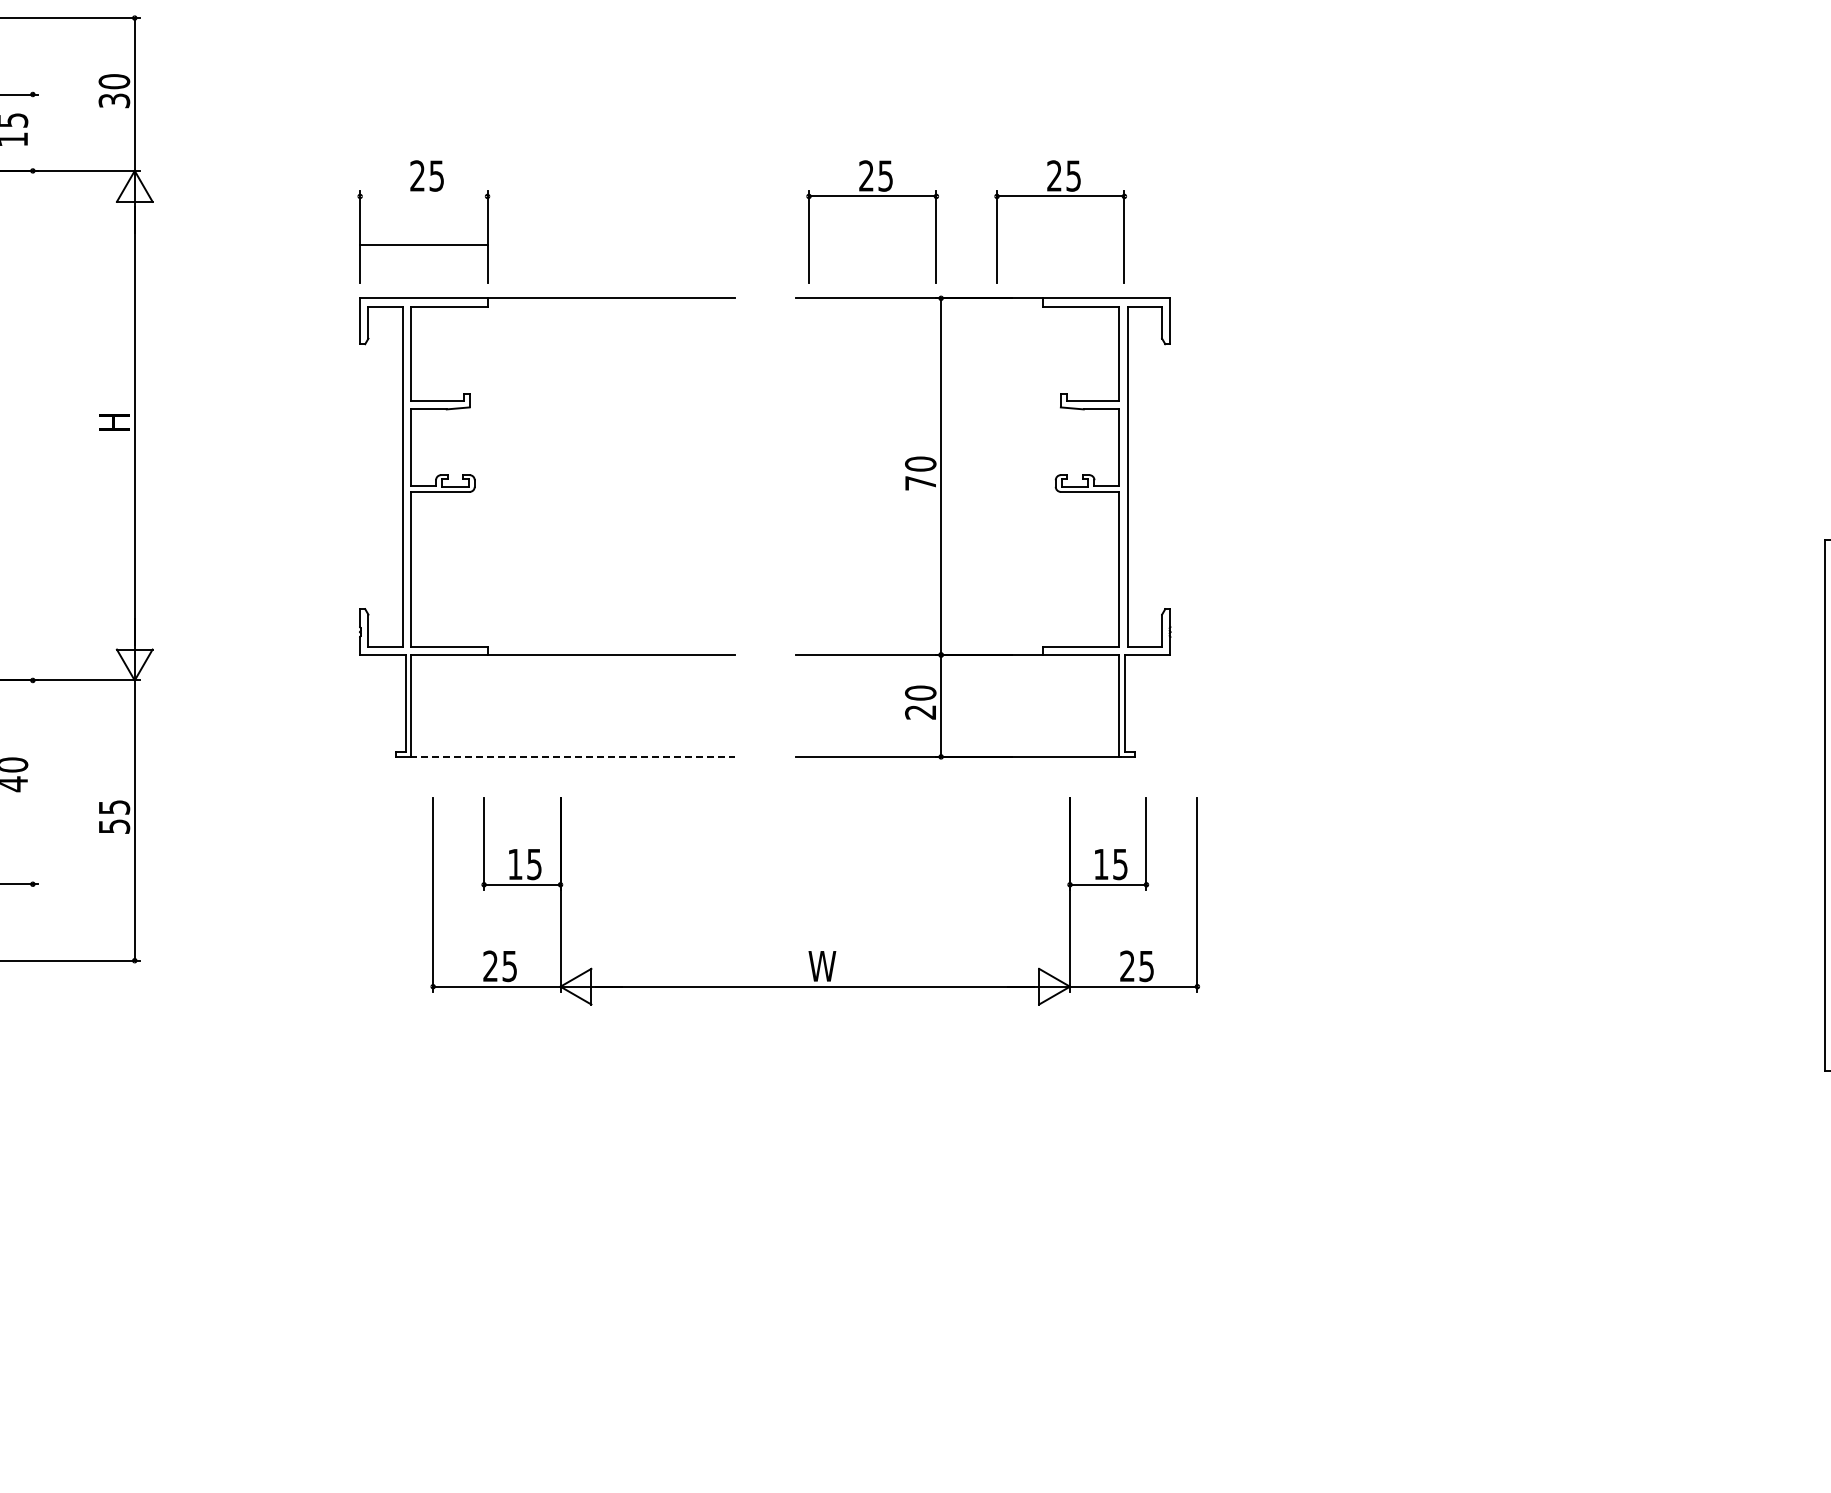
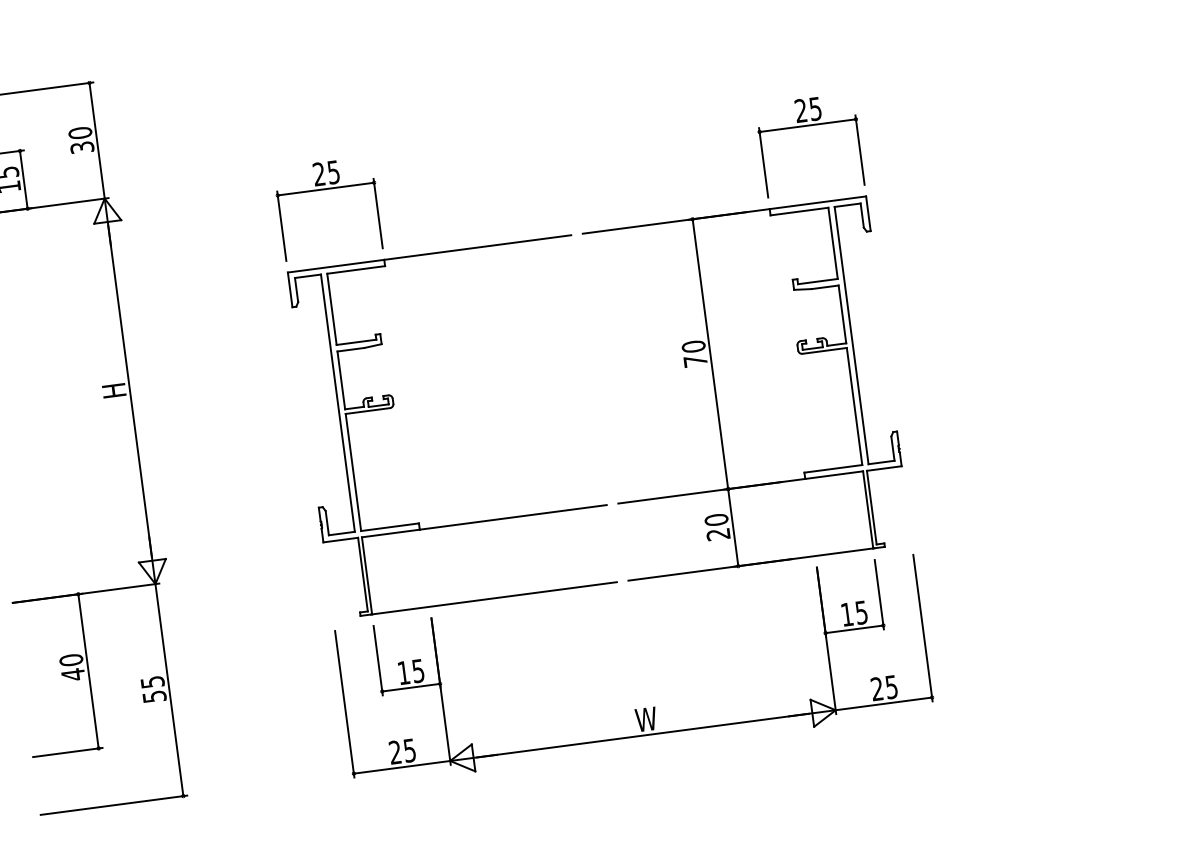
line: (32, 132) -> (23, 179), added
part: (872, 196) -> (665, 144), removed
line: (423, 245) -> (325, 189), moved
part: (983, 527) -> (747, 388), moved
line: (572, 756) -> (494, 598), dashed -> solid
line: (32, 782) -> (88, 671), added
part: (811, 951) -> (636, 709), moved

